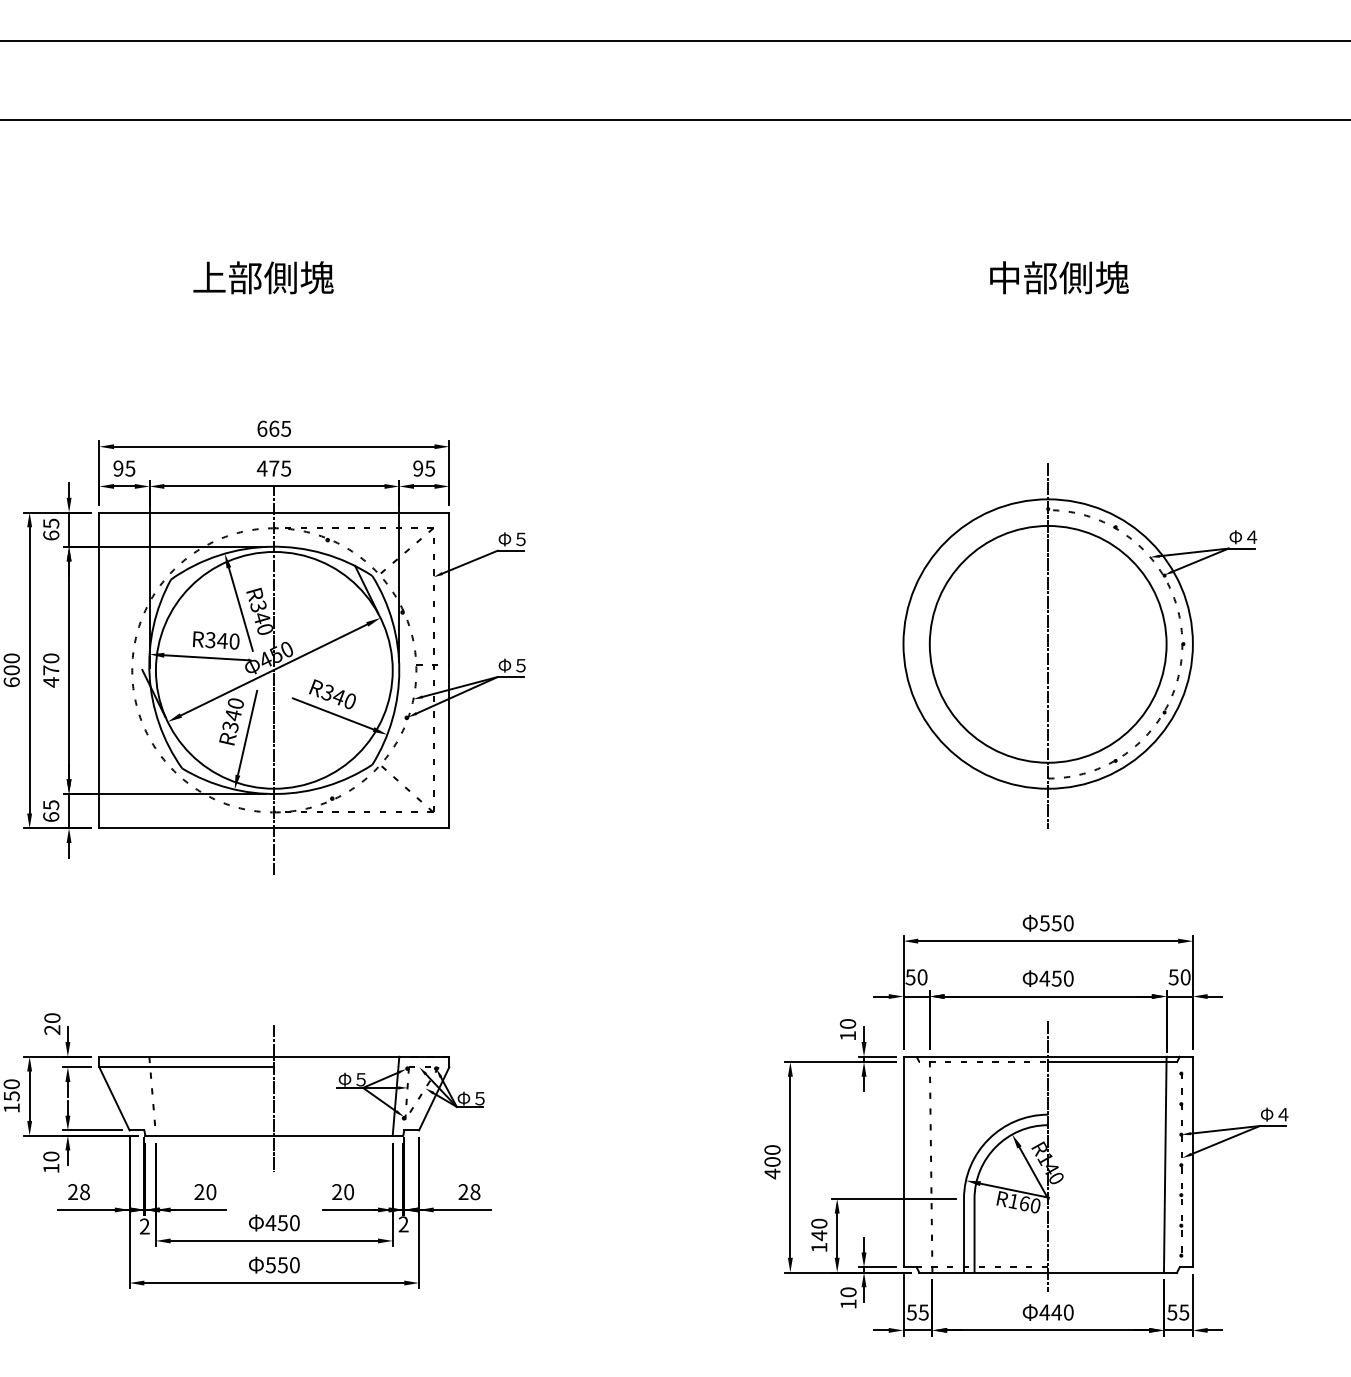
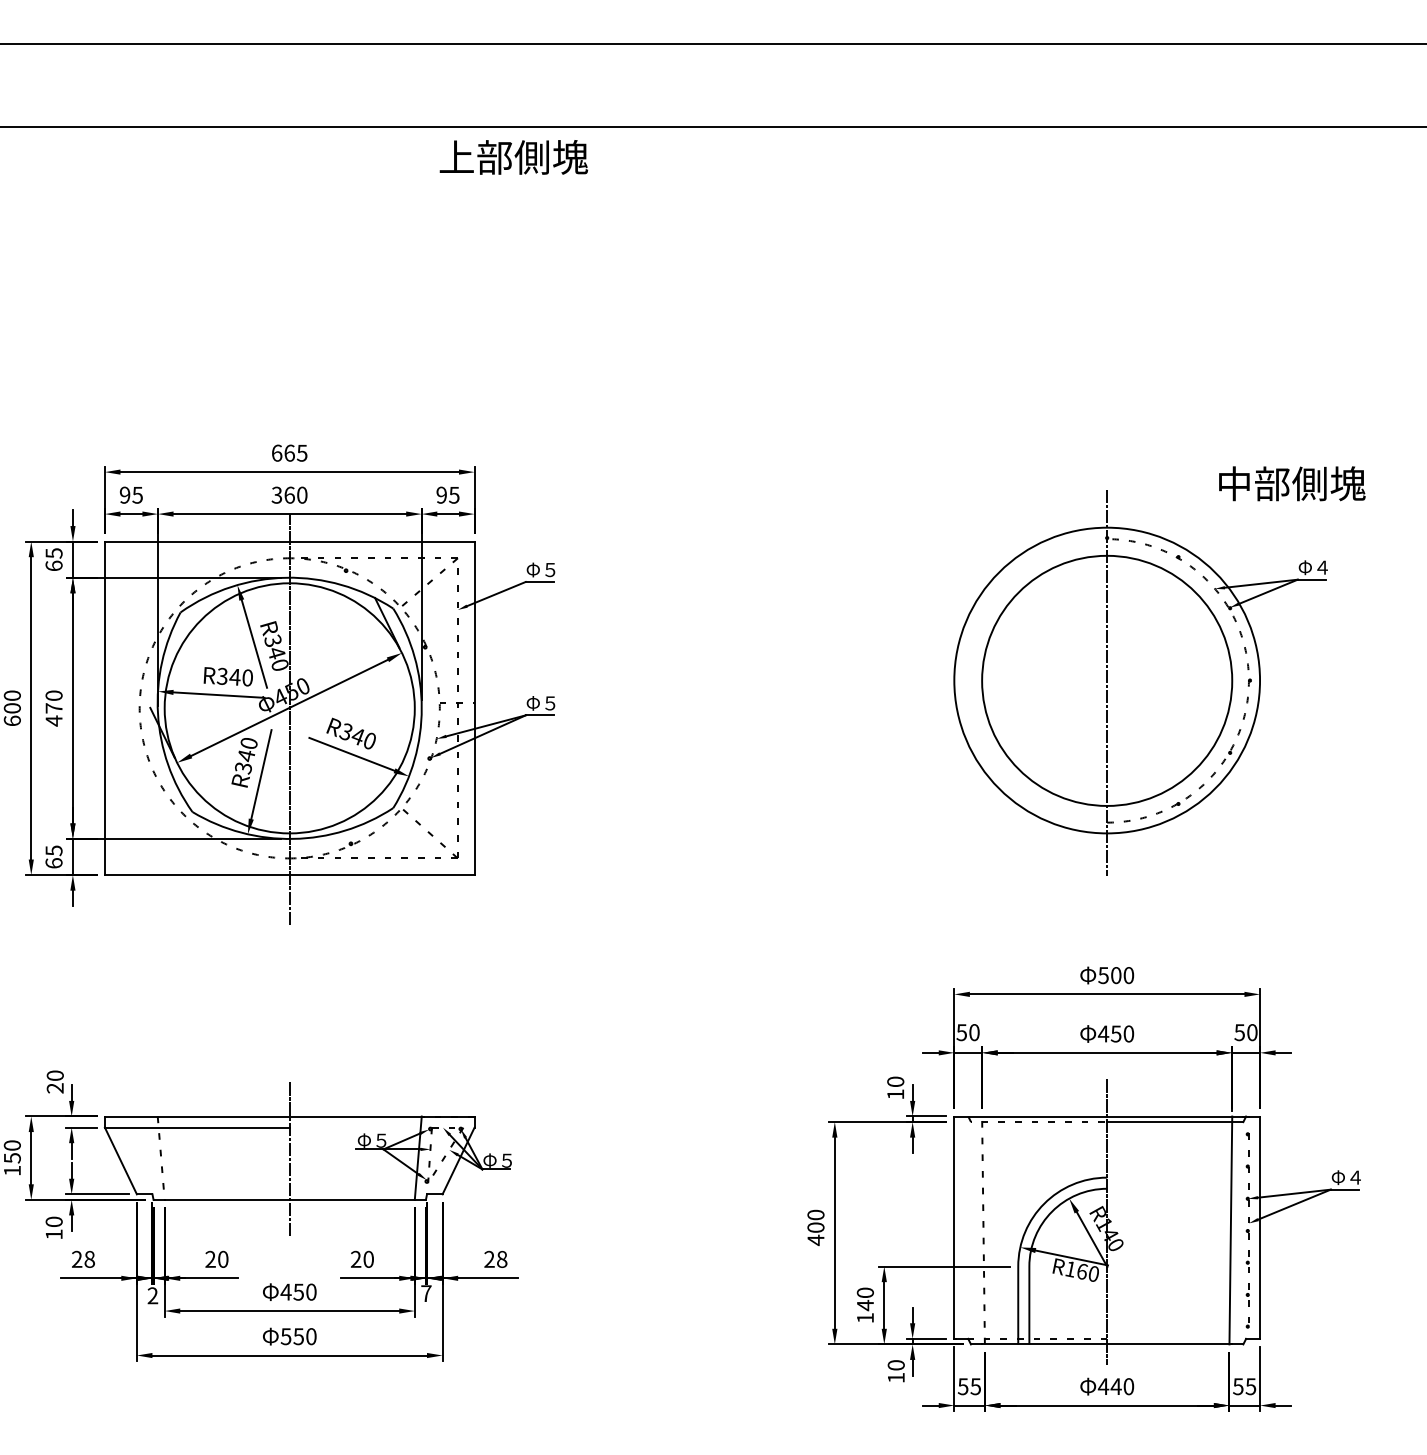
text: (263, 277) -> (513, 157), moved
text: (1059, 277) -> (1292, 483), moved
text: (273, 468) -> (288, 495), 475 -> 360
text: (1056, 923) -> (1115, 975), 550 -> 500
text: (403, 1224) -> (426, 1293), 2 -> 7

